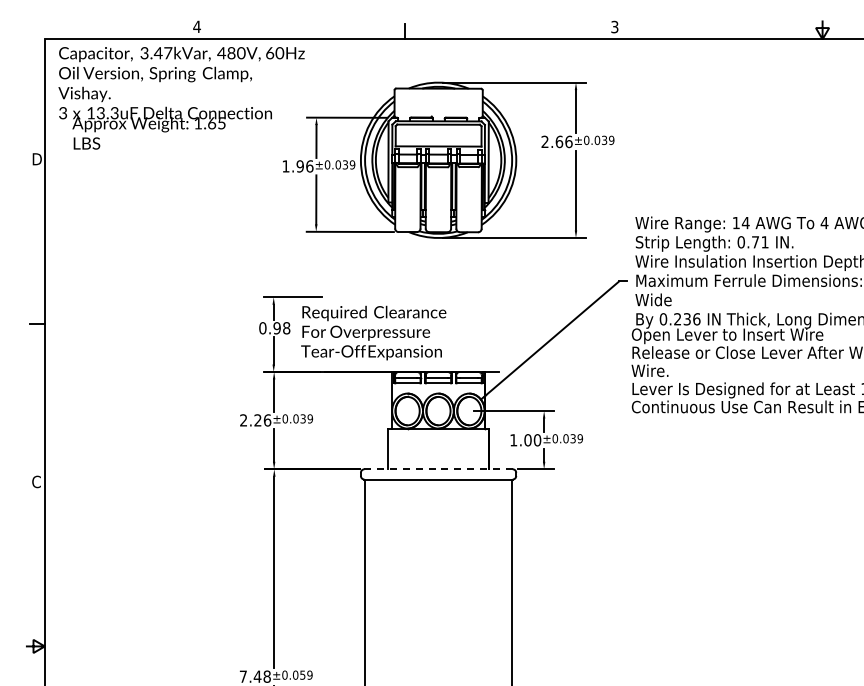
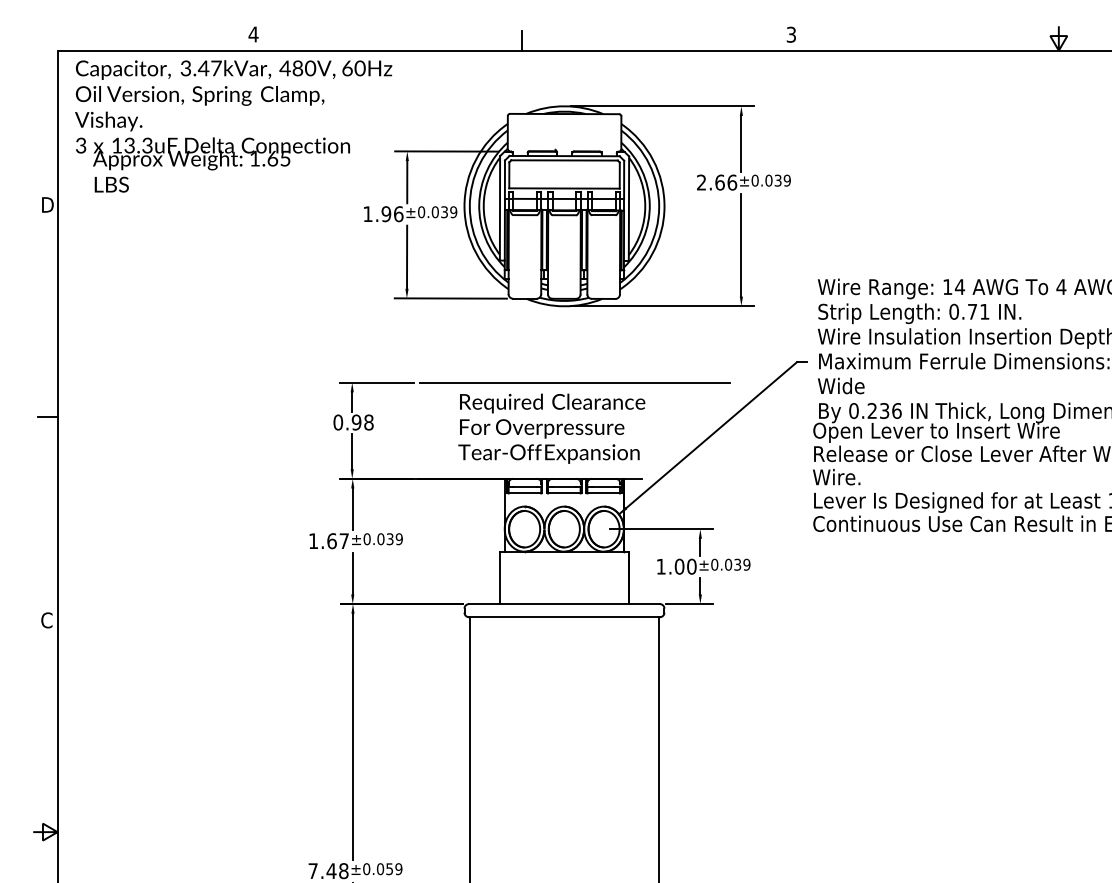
line: (446, 297) -> (574, 382), added
text: (373, 332) -> (551, 427), moved
text: (255, 420) -> (328, 541), 2.26 -> 1.67
line: (439, 469) -> (565, 604), dashed -> solid

